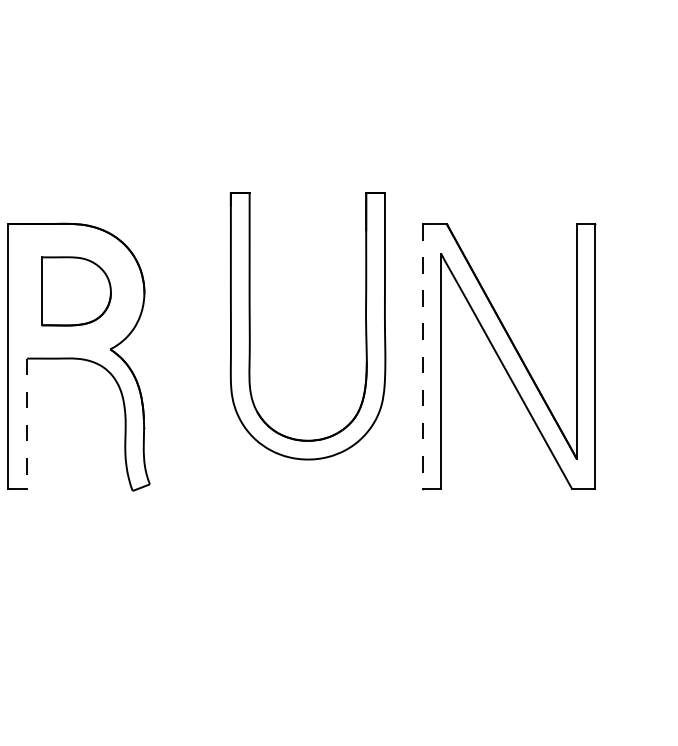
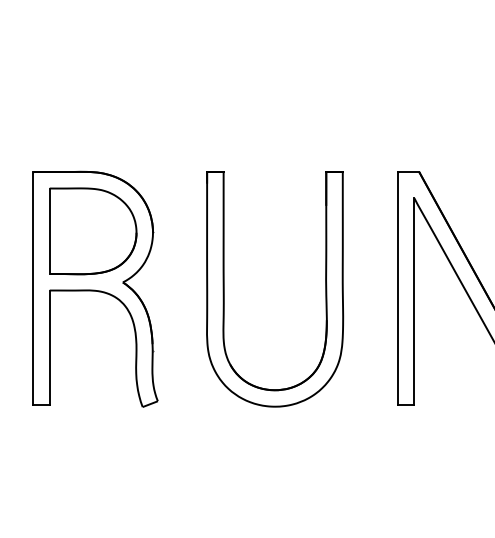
part: (76, 291) -> (93, 231), size x1.43
part: (250, 326) -> (224, 289), moved
line: (422, 356) -> (397, 288), dashed -> solid
line: (27, 424) -> (50, 348), dashed -> solid

